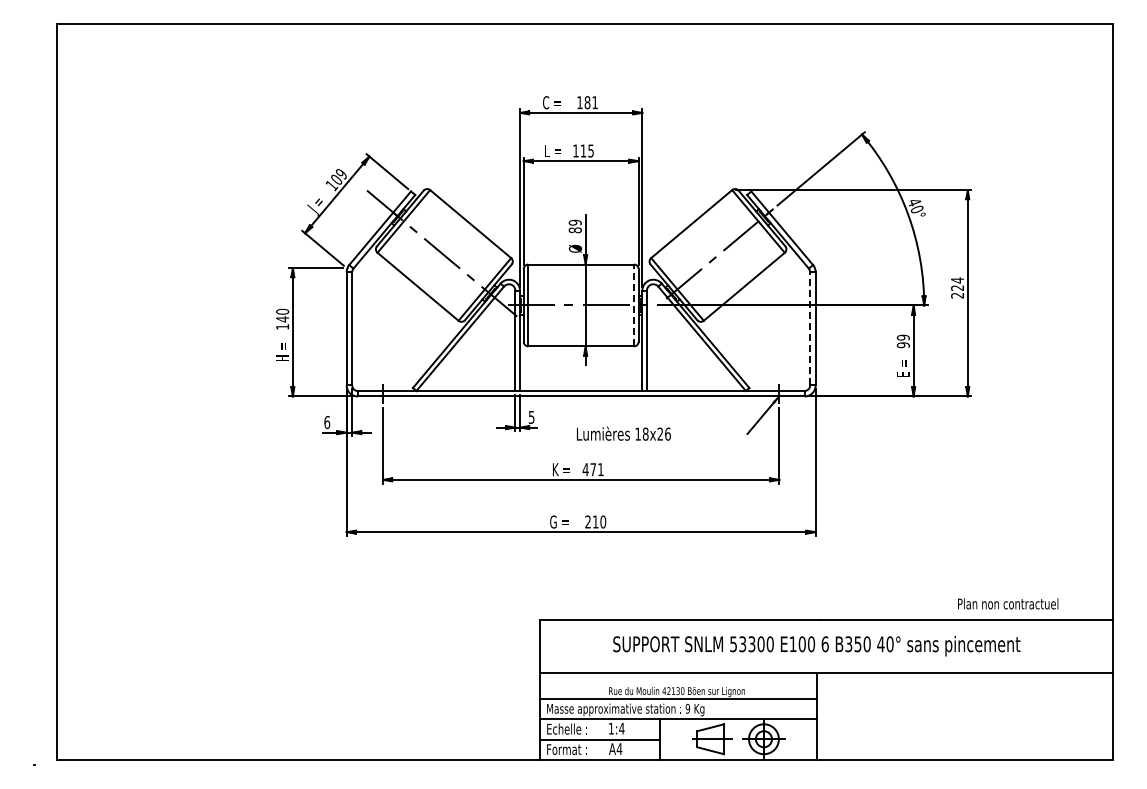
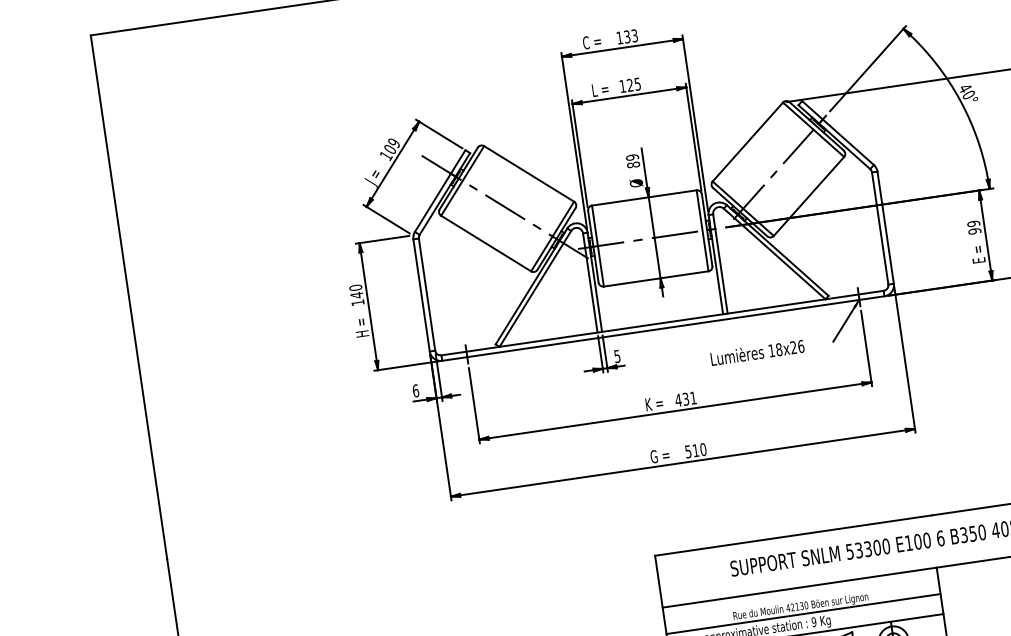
text: (590, 102) -> (630, 36), 181 -> 133
text: (583, 150) -> (630, 84), 115 -> 125
line: (634, 305) -> (703, 230), dashed -> solid
line: (810, 328) -> (880, 228), dashed -> solid
text: (623, 433) -> (757, 352), moved
text: (593, 469) -> (686, 399), 471 -> 431
text: (587, 521) -> (687, 451), 210 -> 510

